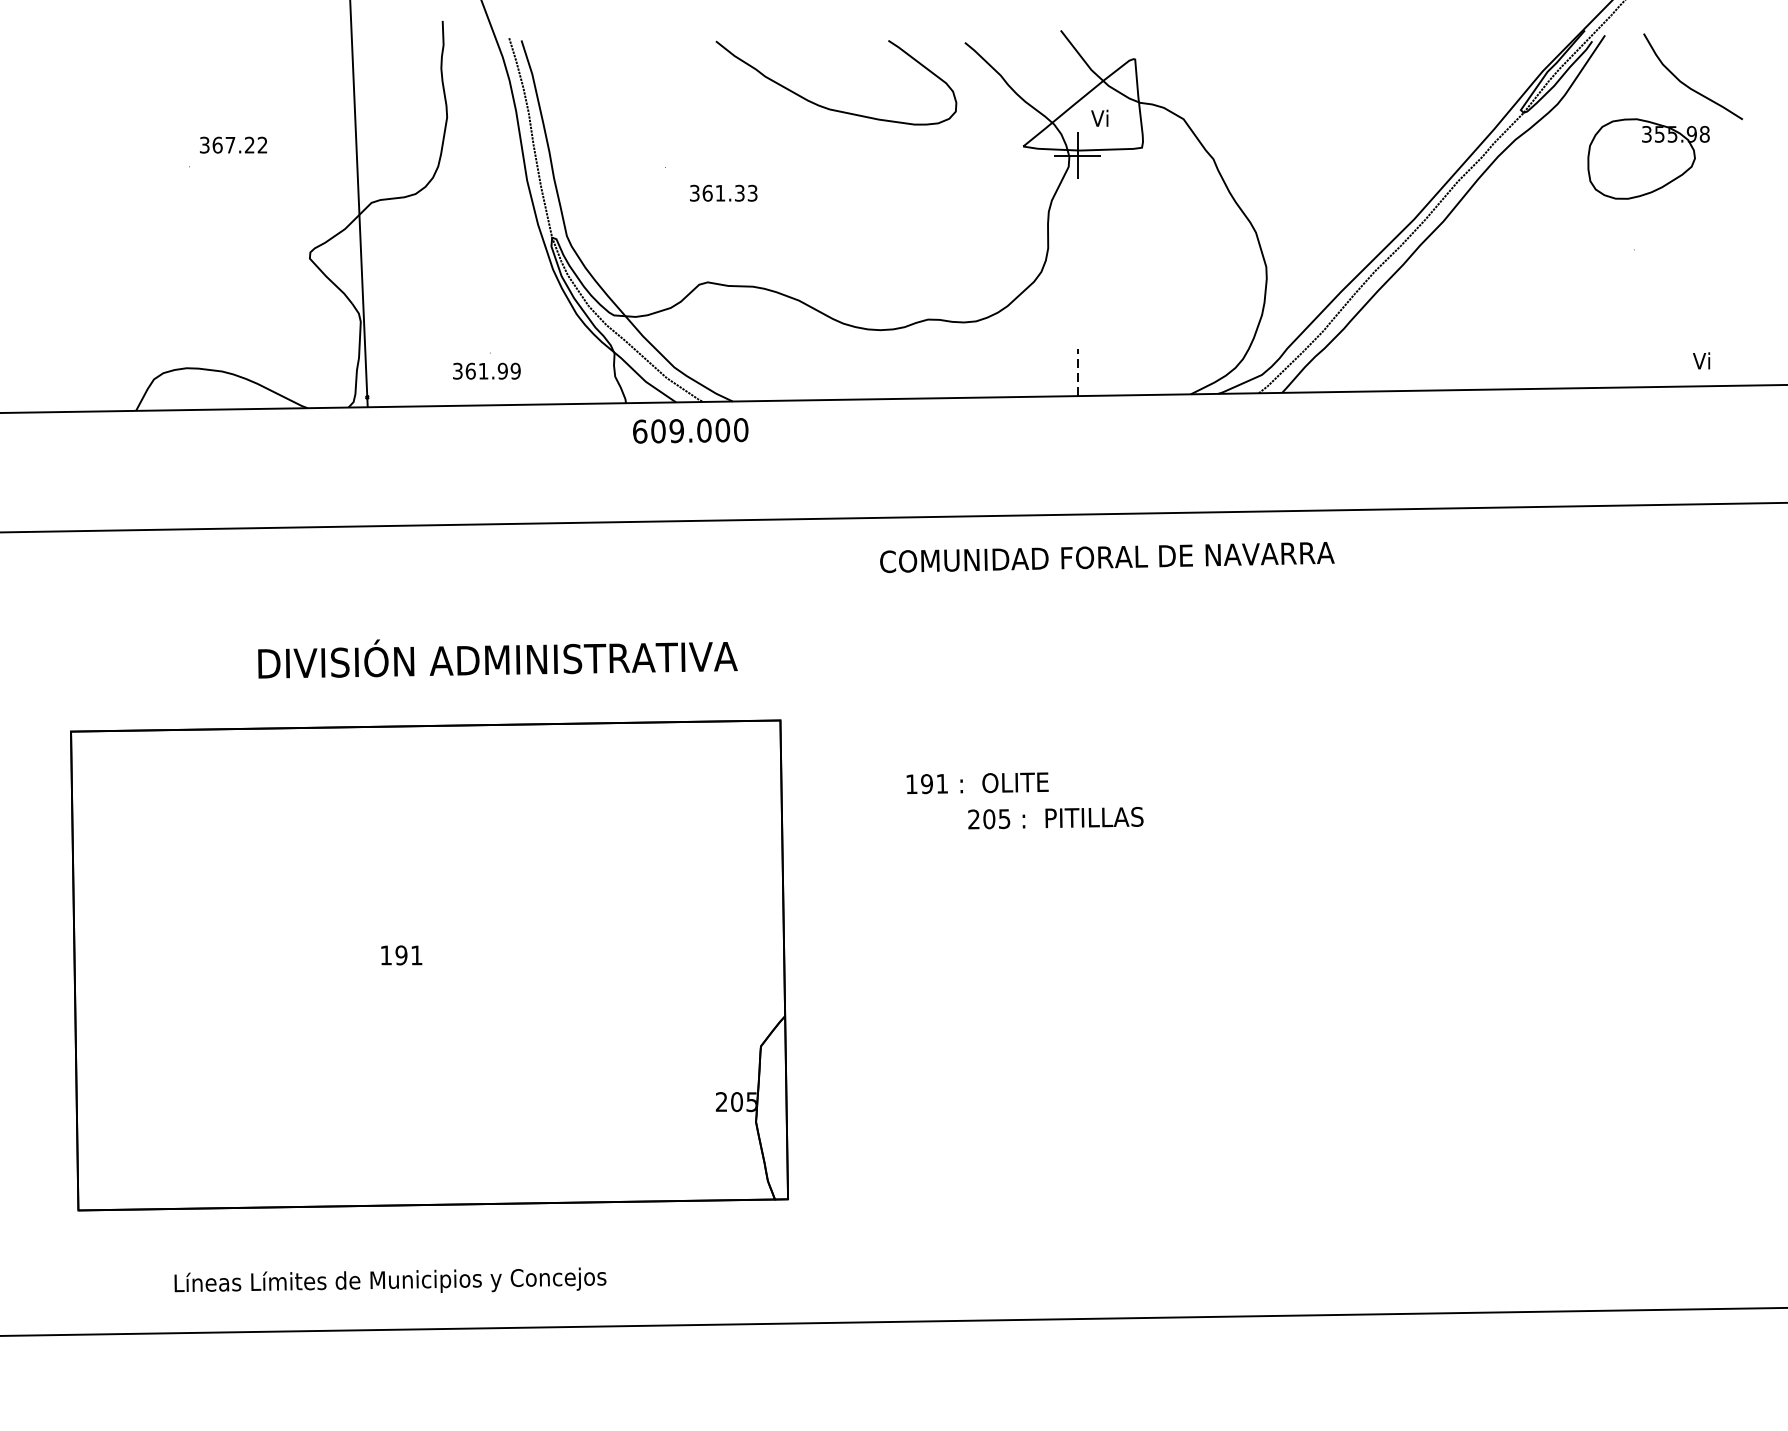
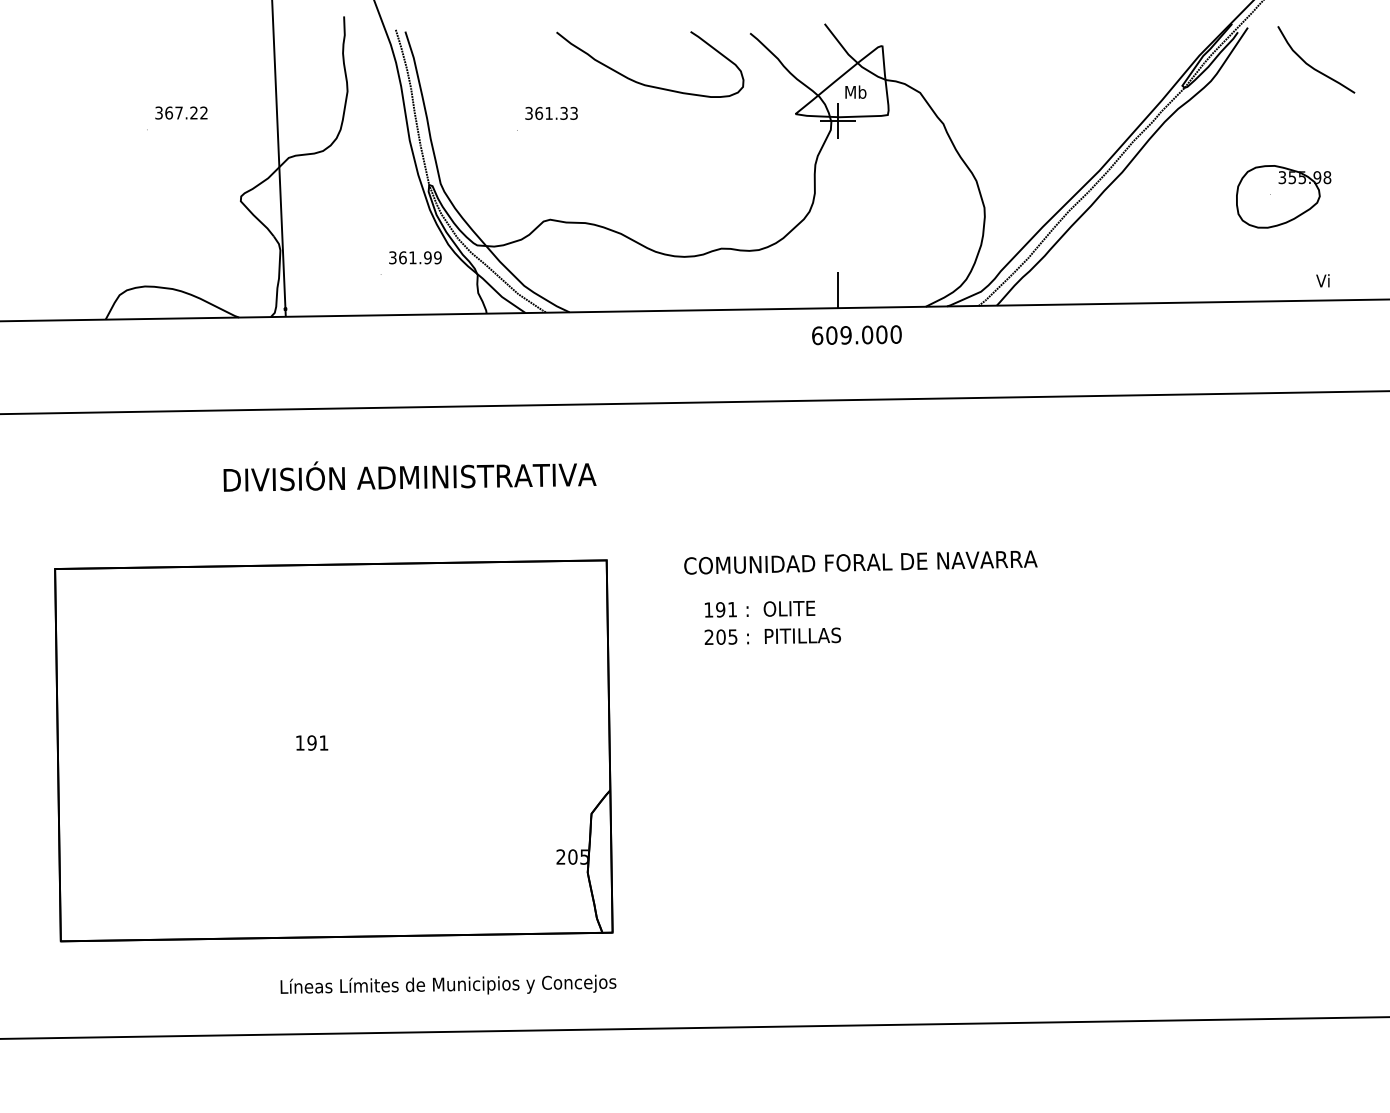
text: (1100, 117) -> (855, 91), Vi -> Mb
part: (1648, 158) -> (1283, 196), moved
text: (723, 192) -> (551, 112), moved
text: (486, 370) -> (415, 257), moved
line: (1077, 372) -> (837, 289), dashed -> solid
text: (690, 431) -> (856, 335), moved
text: (1106, 557) -> (860, 562), moved
text: (497, 658) -> (409, 476), moved
text: (1055, 817) -> (772, 635), moved
text: (390, 1280) -> (448, 984), moved

